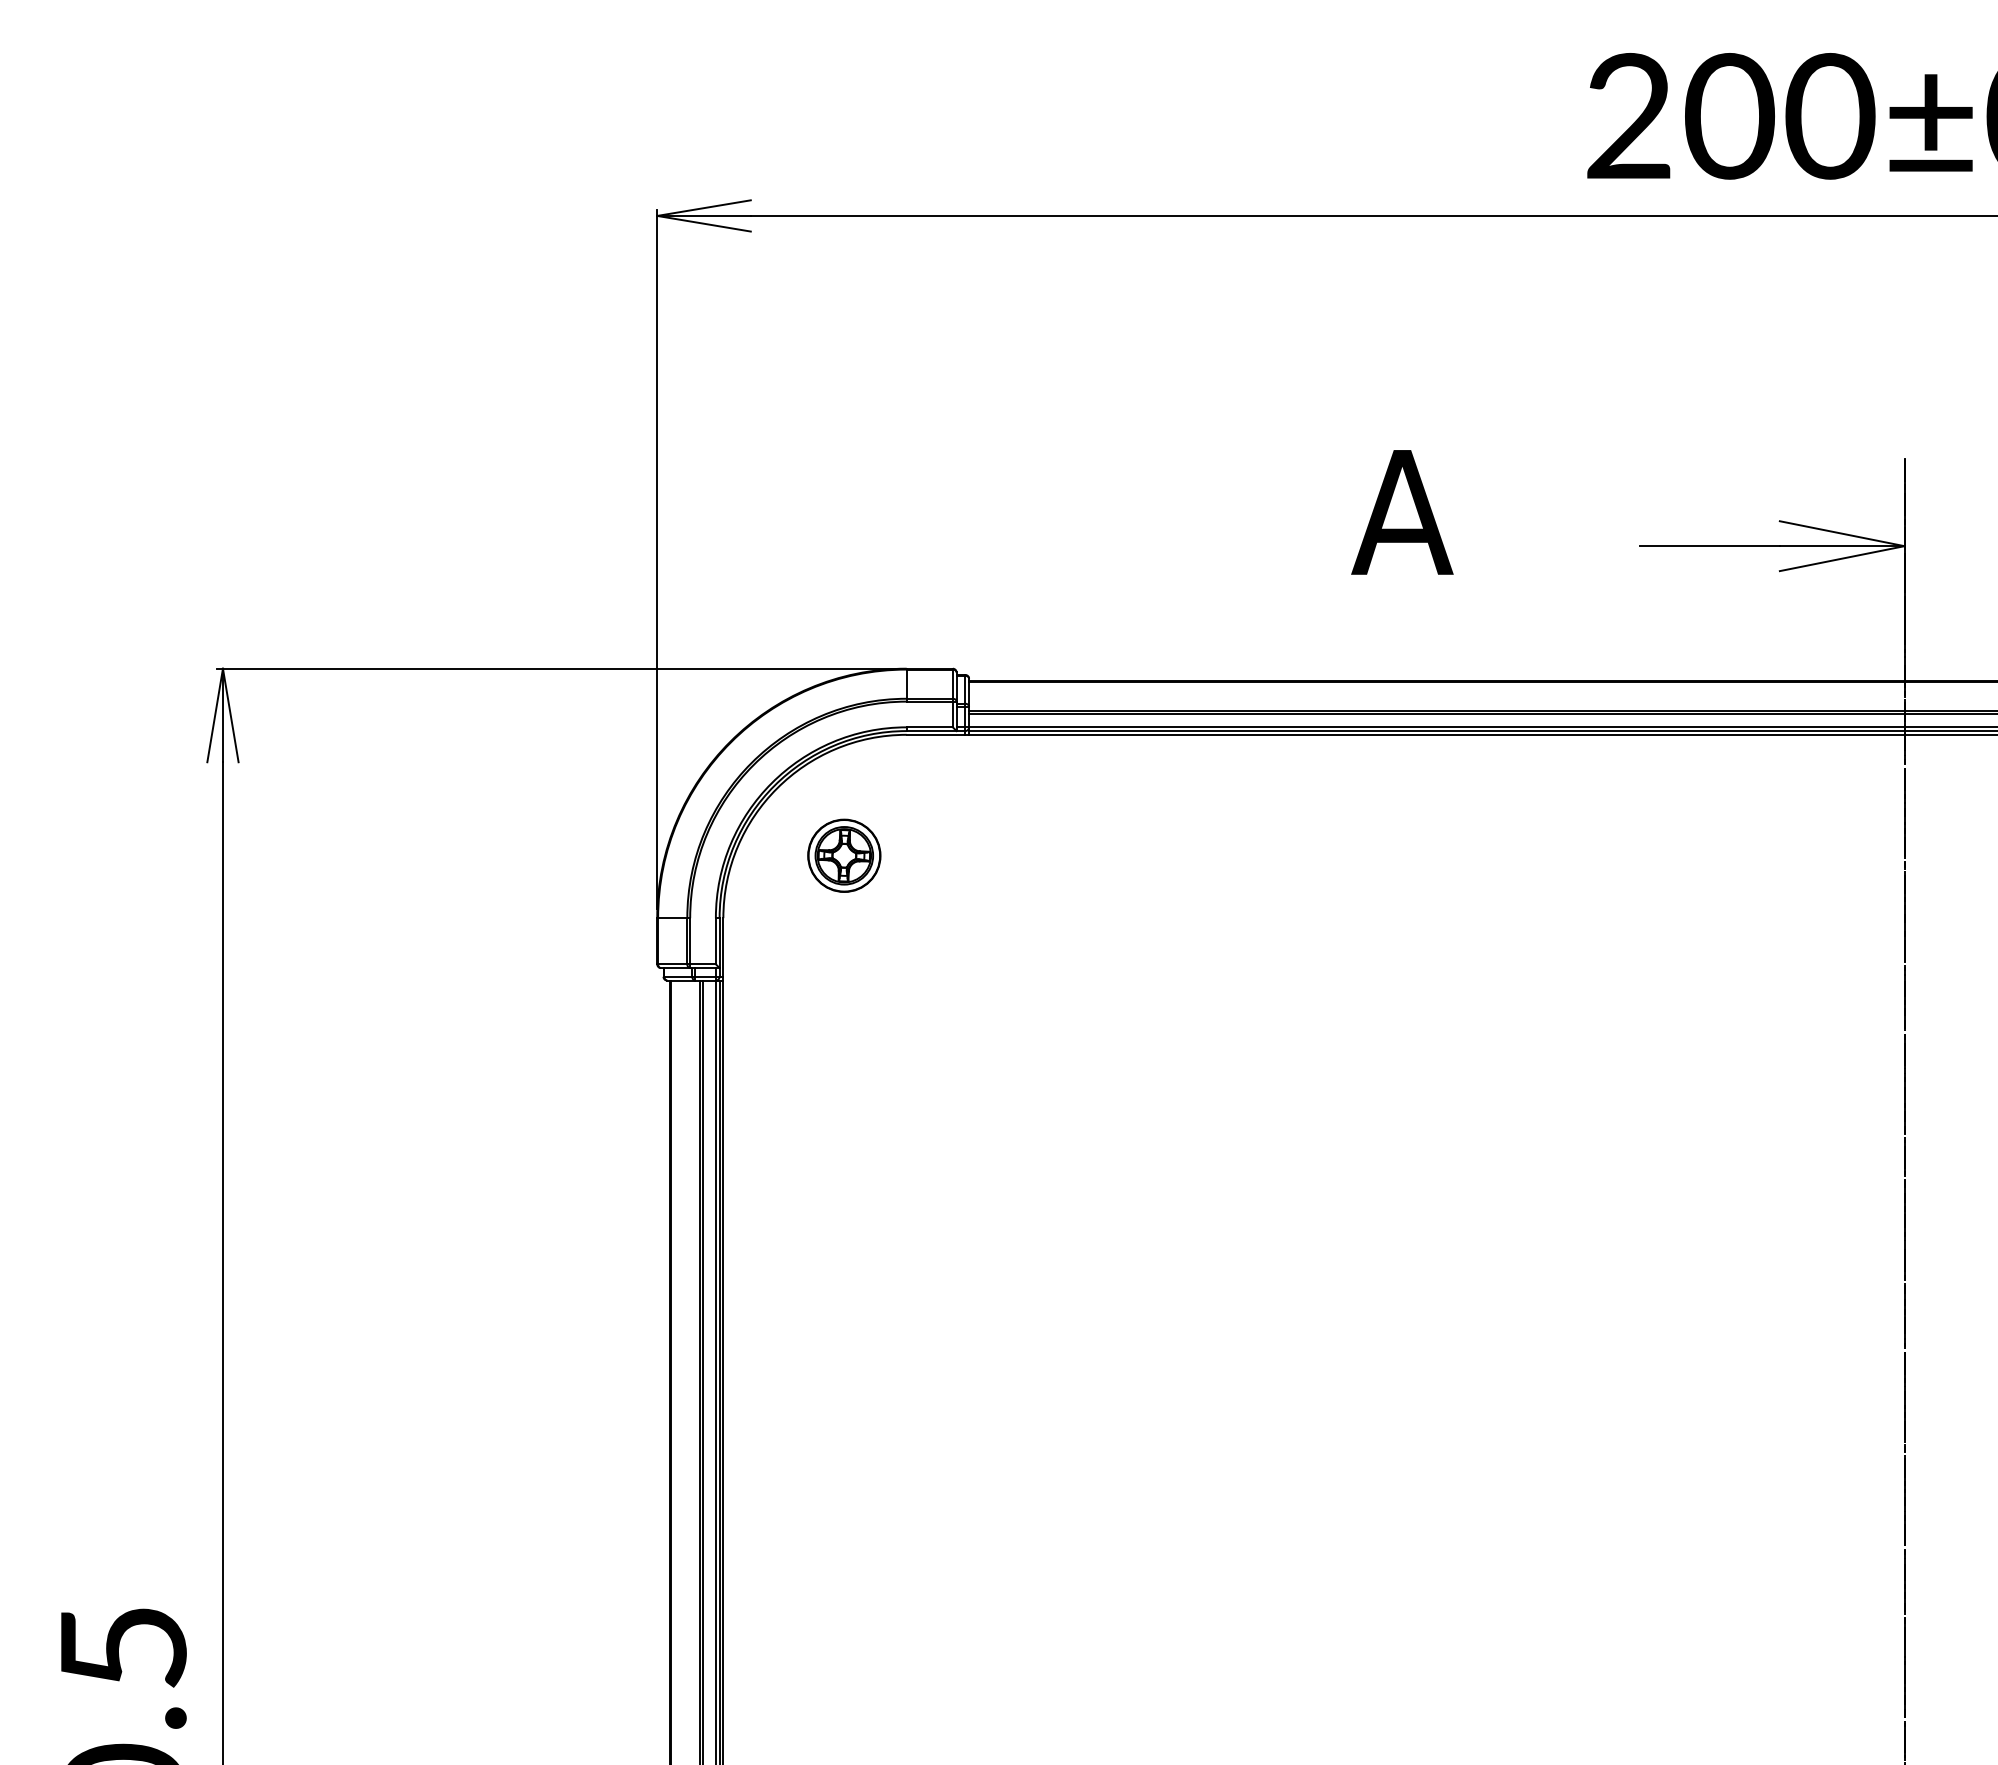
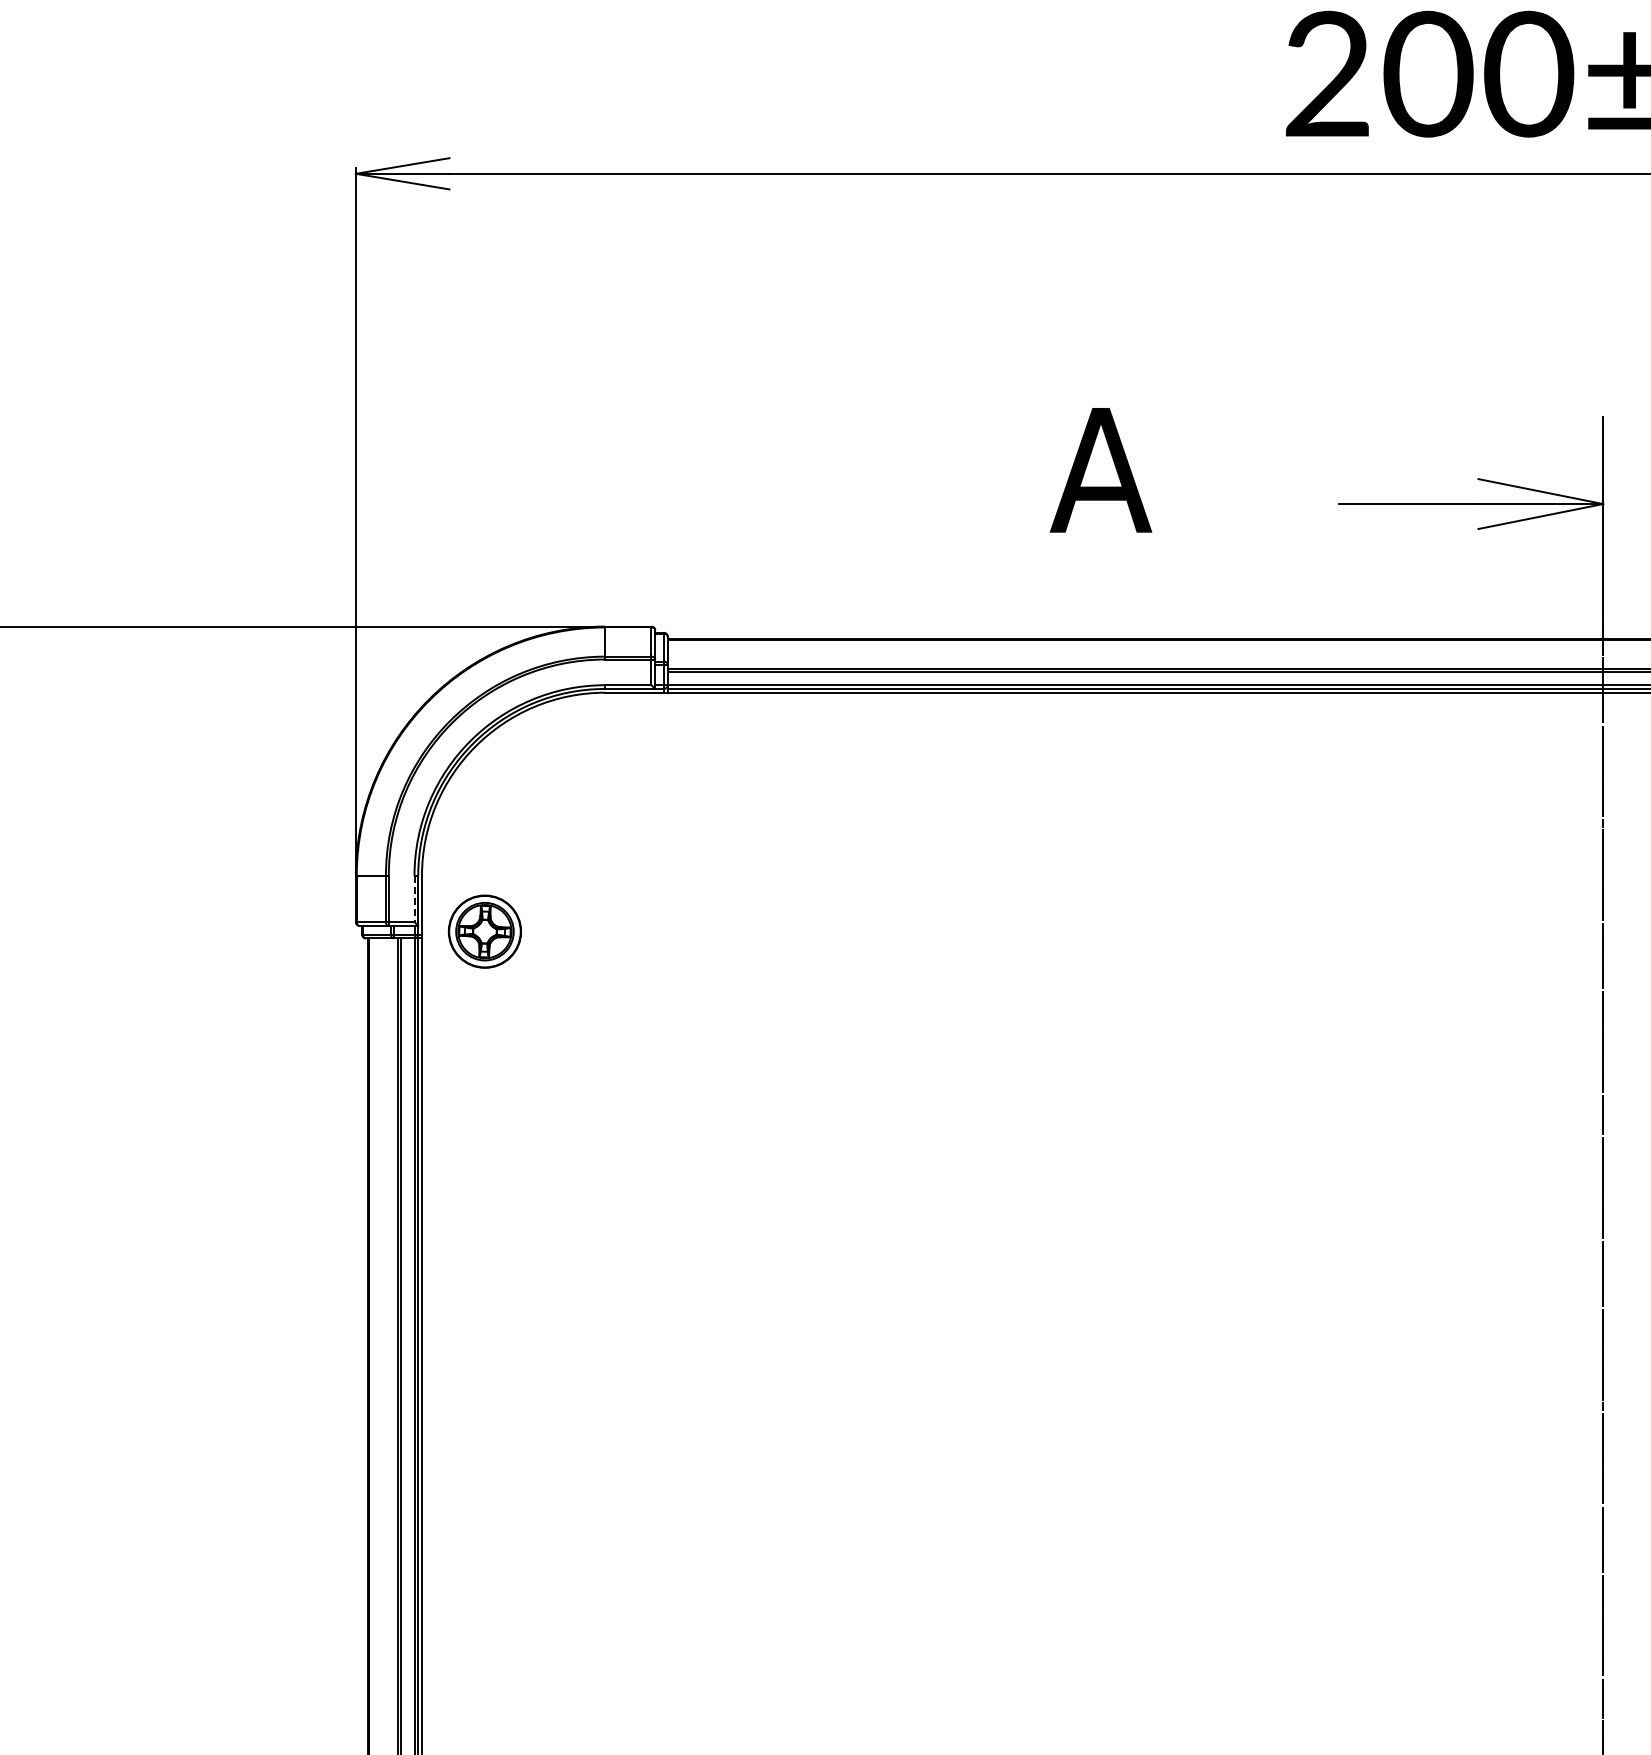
part: (844, 855) -> (485, 931), moved
line: (715, 941) -> (414, 899), solid -> dashed

